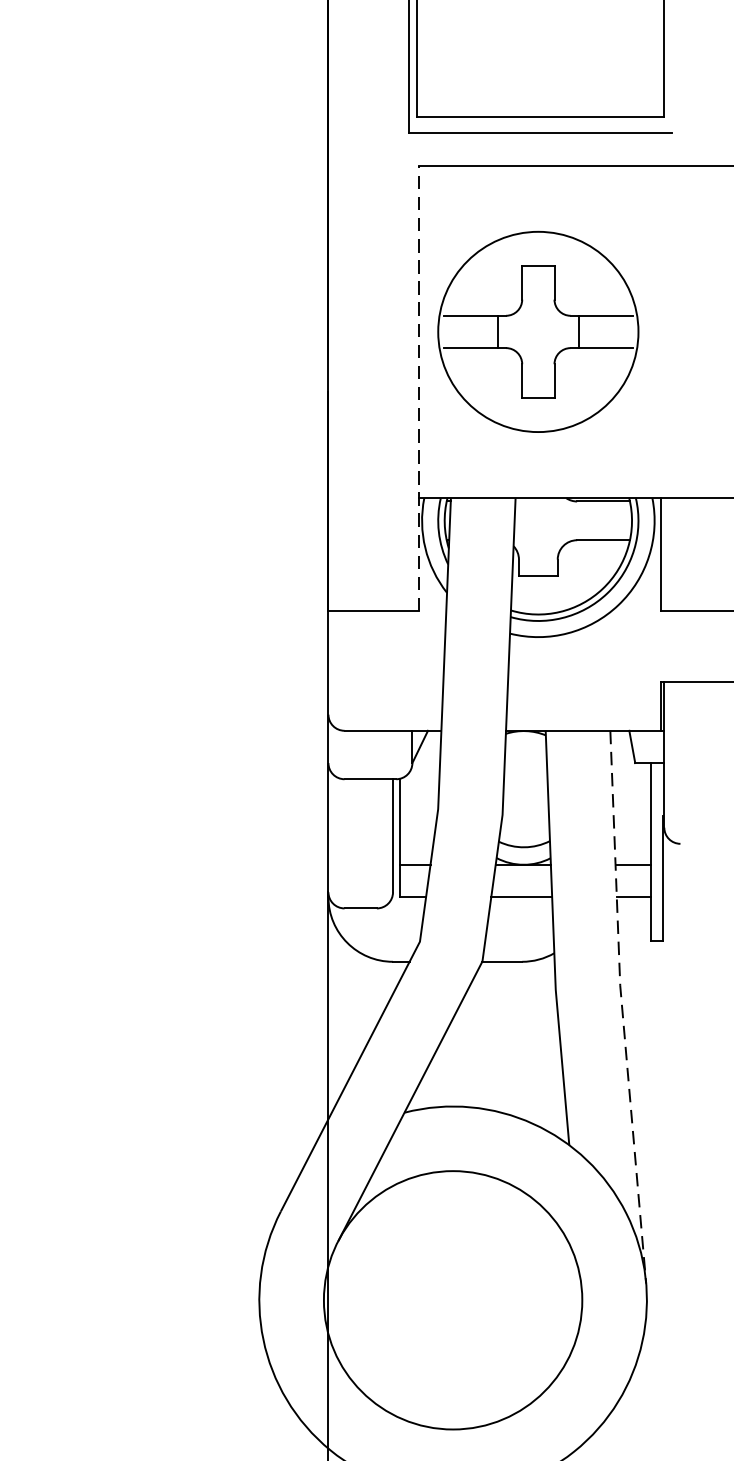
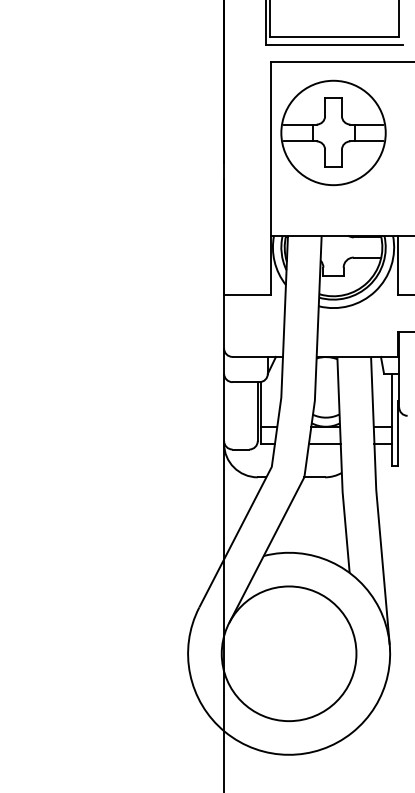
part: (538, 331) -> (333, 132), moved
line: (419, 386) -> (271, 177), dashed -> solid
line: (622, 1006) -> (377, 500), dashed -> solid

